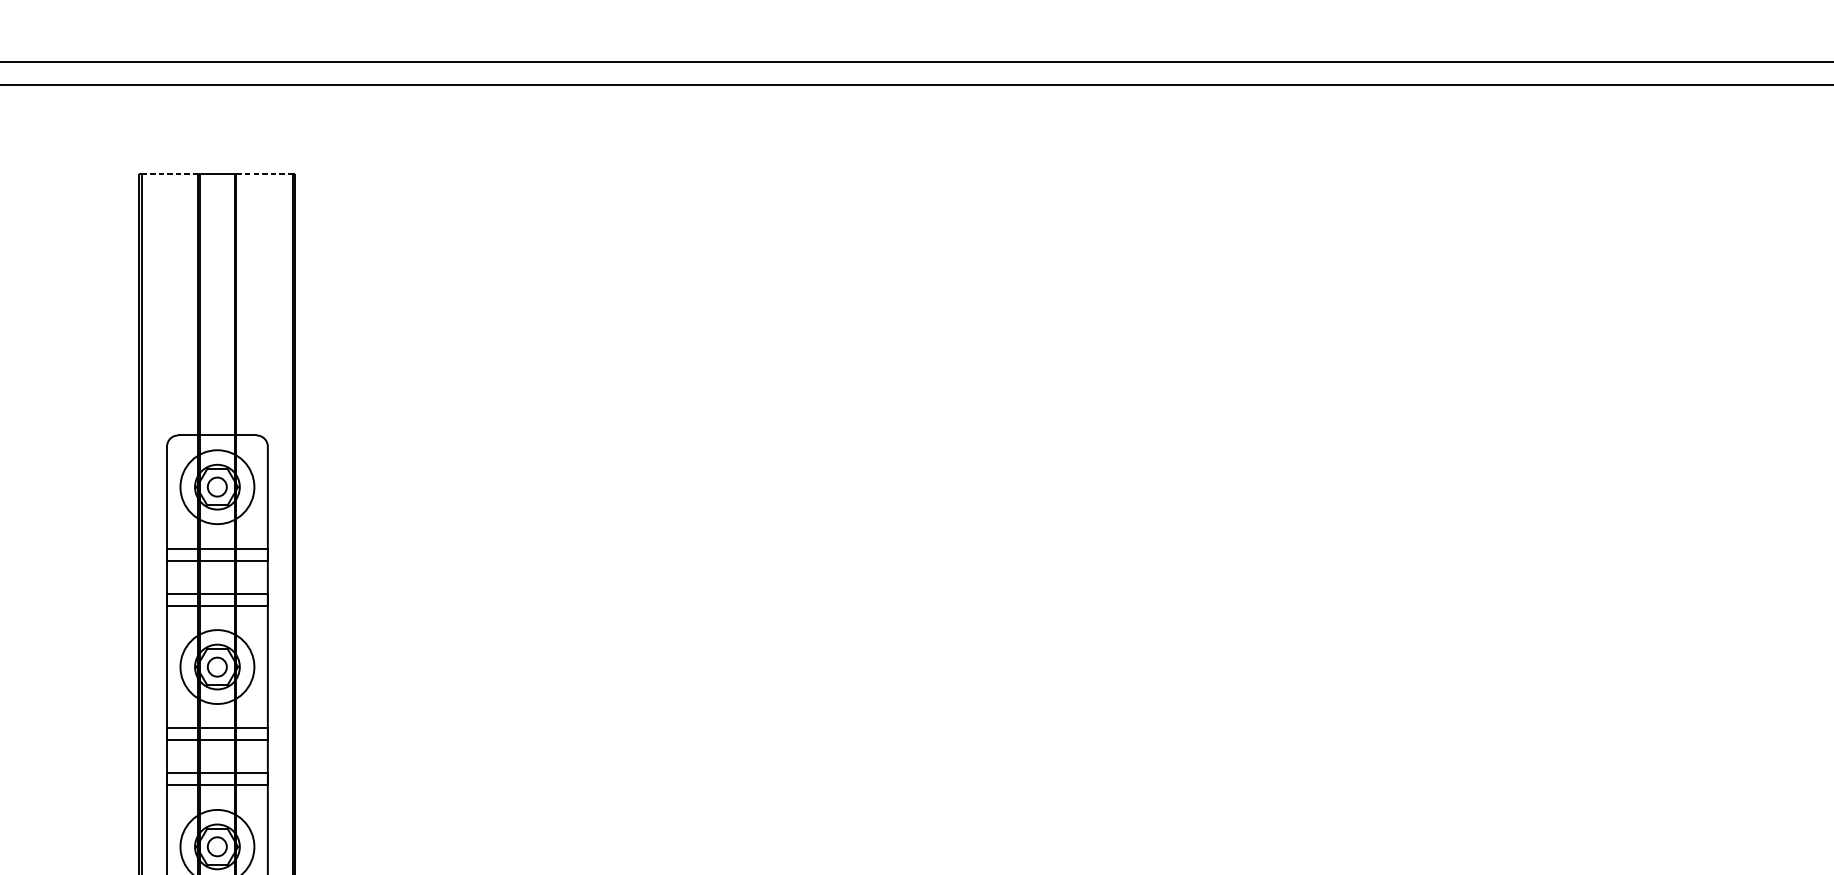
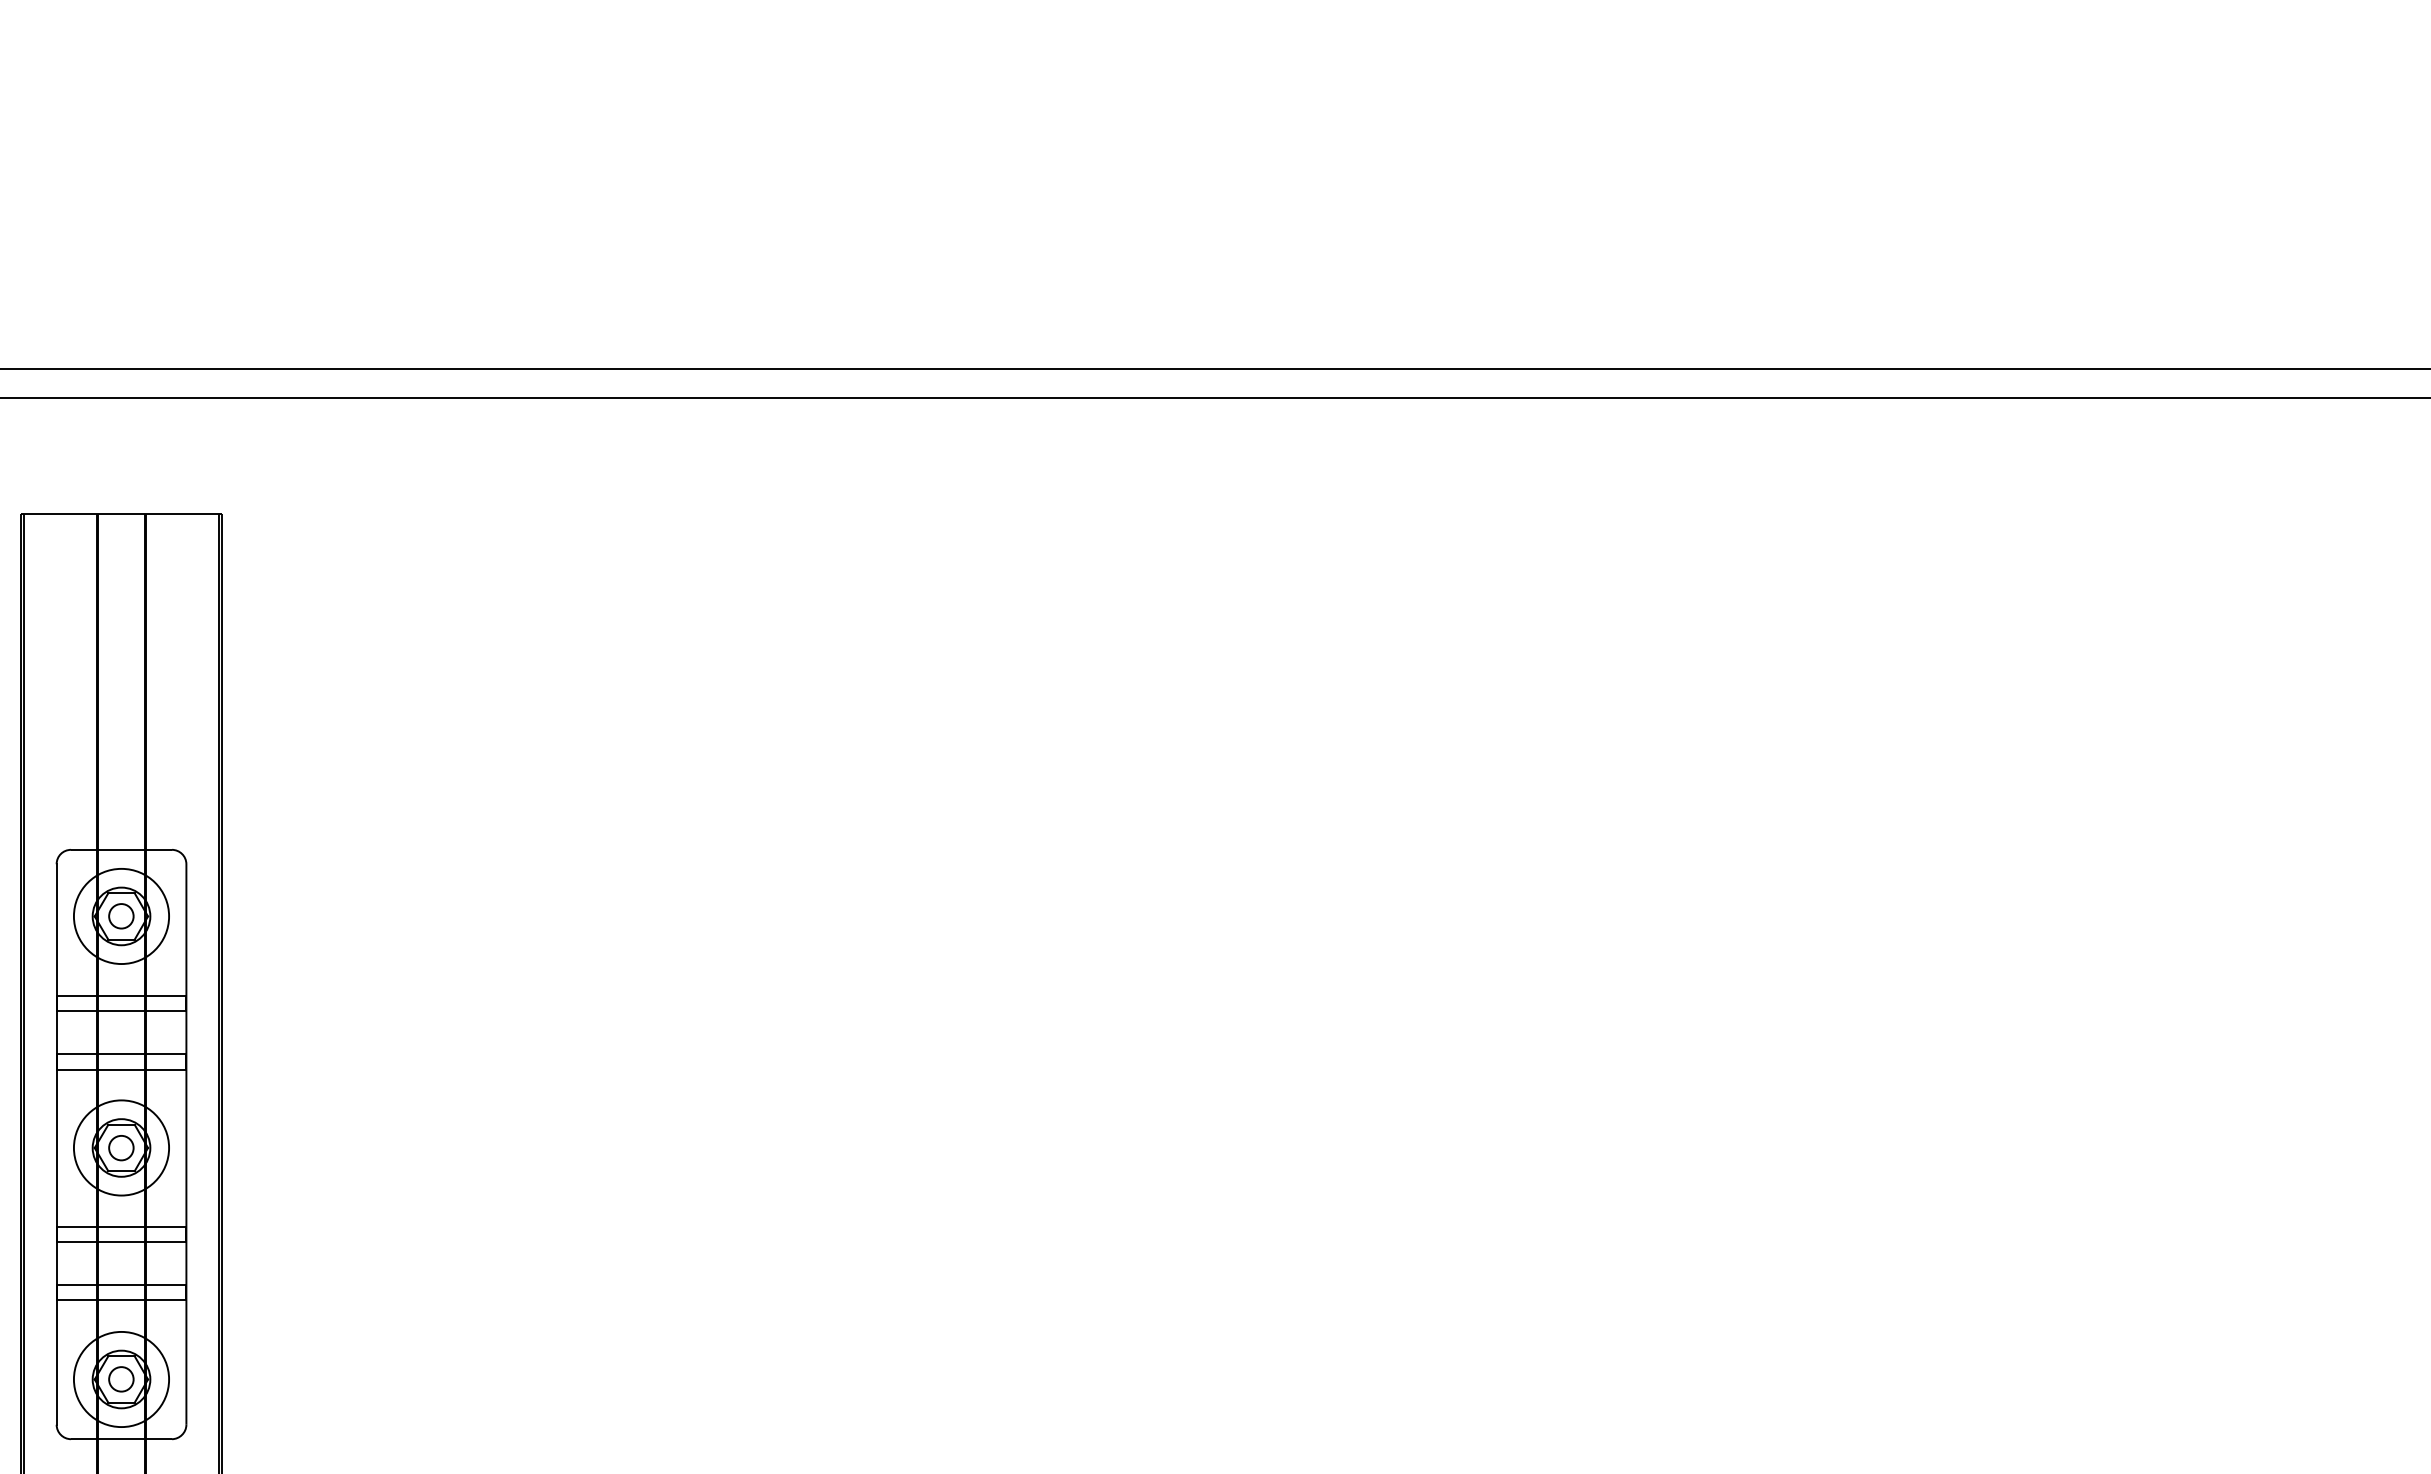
line: (170, 174) -> (60, 513), dashed -> solid
line: (265, 174) -> (183, 513), dashed -> solid

